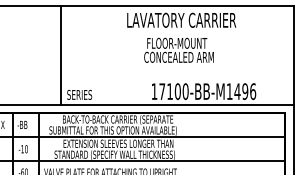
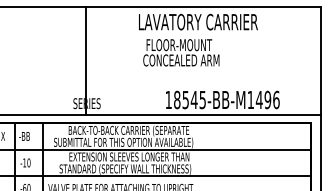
text: (178, 49) -> (180, 51), moved
line: (61, 55) -> (85, 60), moved
text: (173, 91) -> (189, 99), 17100-BB-M1496 -> 18545-BB-M1496

